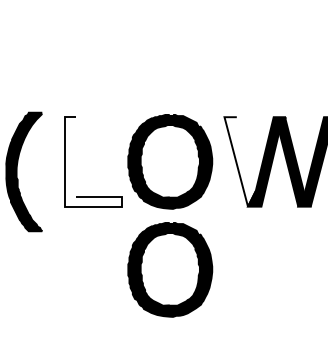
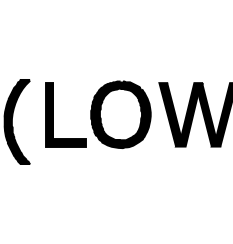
fill: (92, 161) -> (65, 114), added
fill: (239, 161) -> (170, 114), added
part: (170, 269) -> (121, 191), removed

